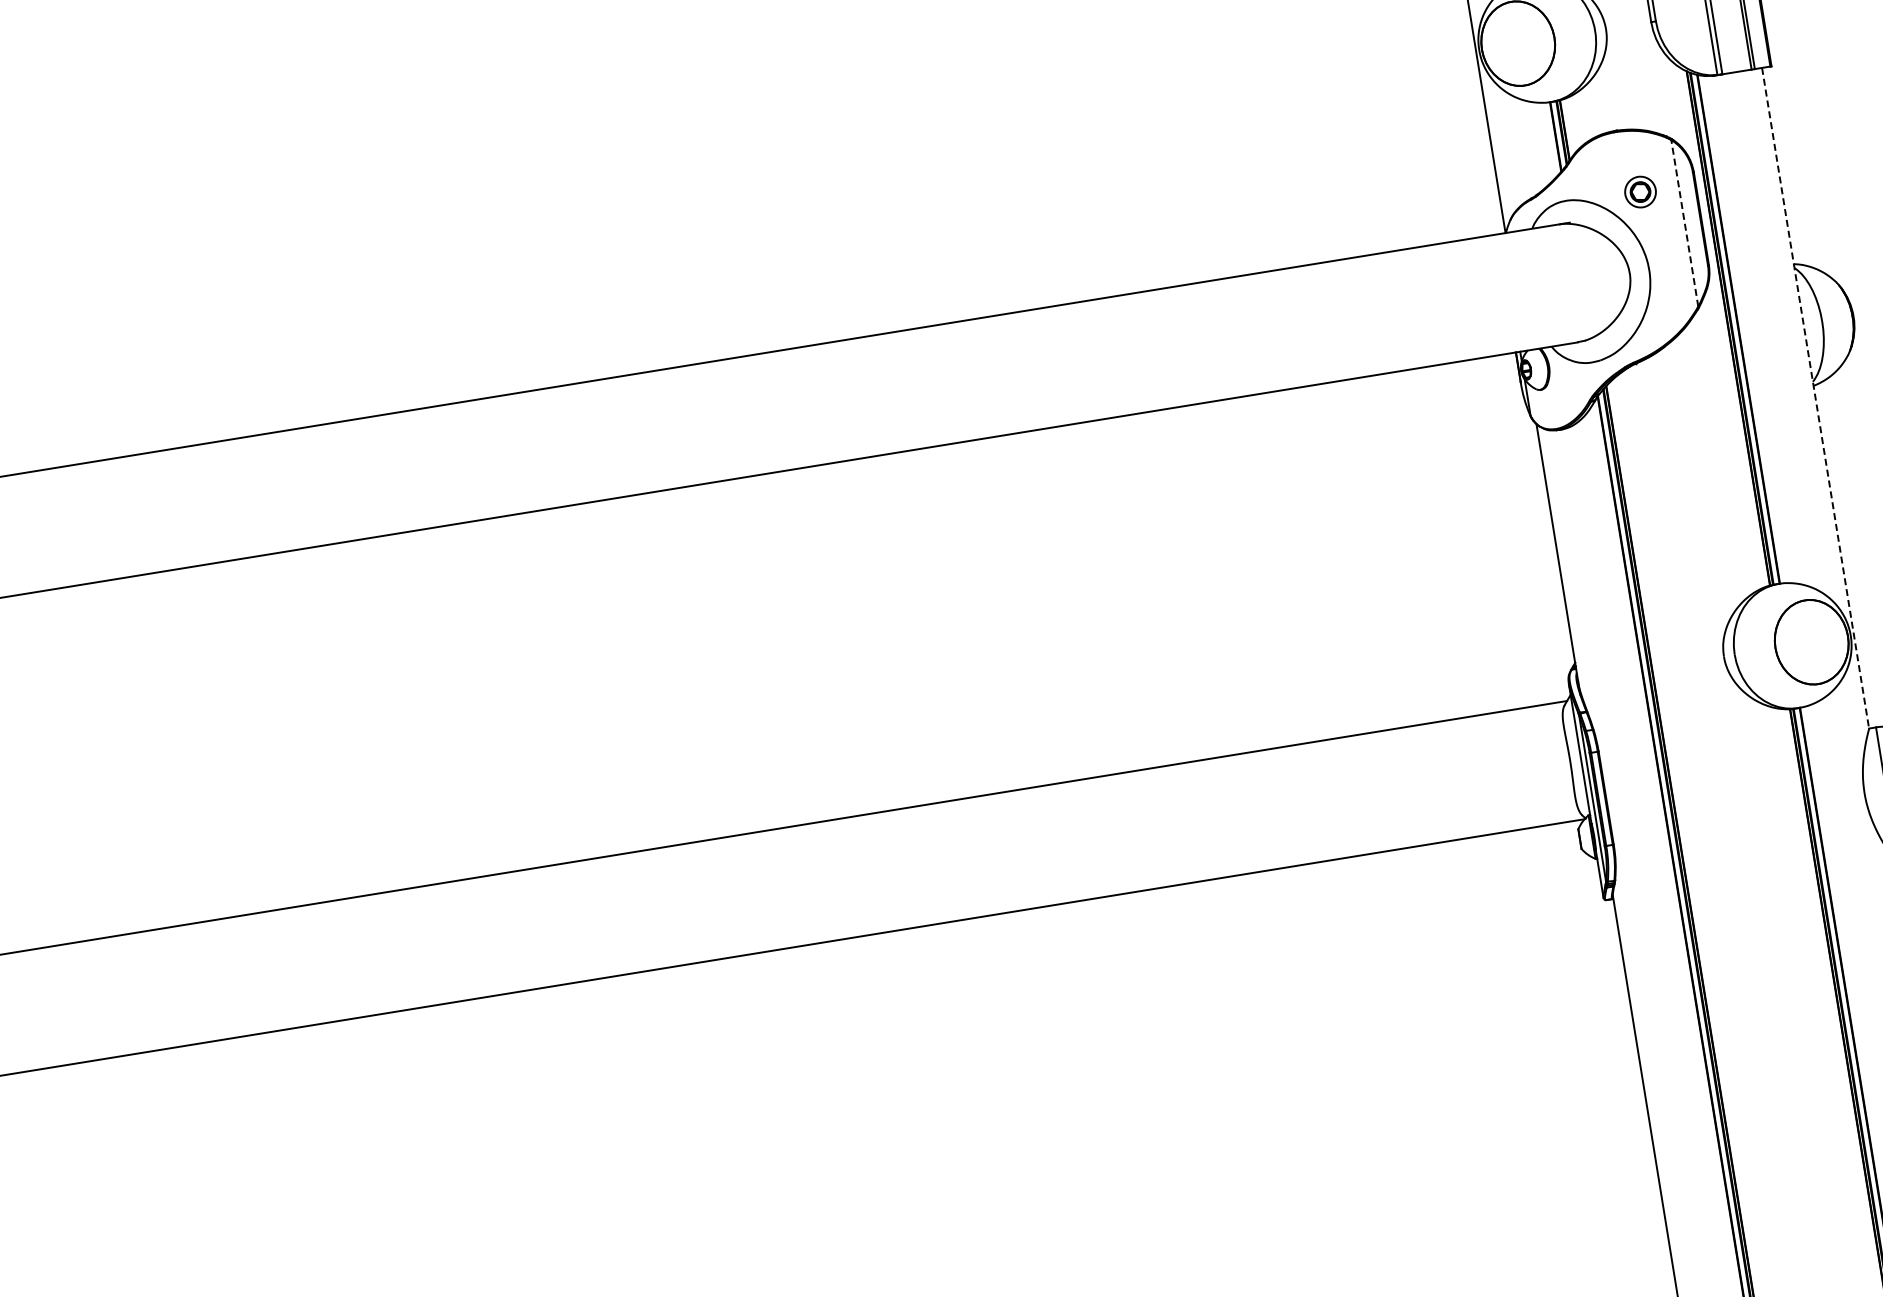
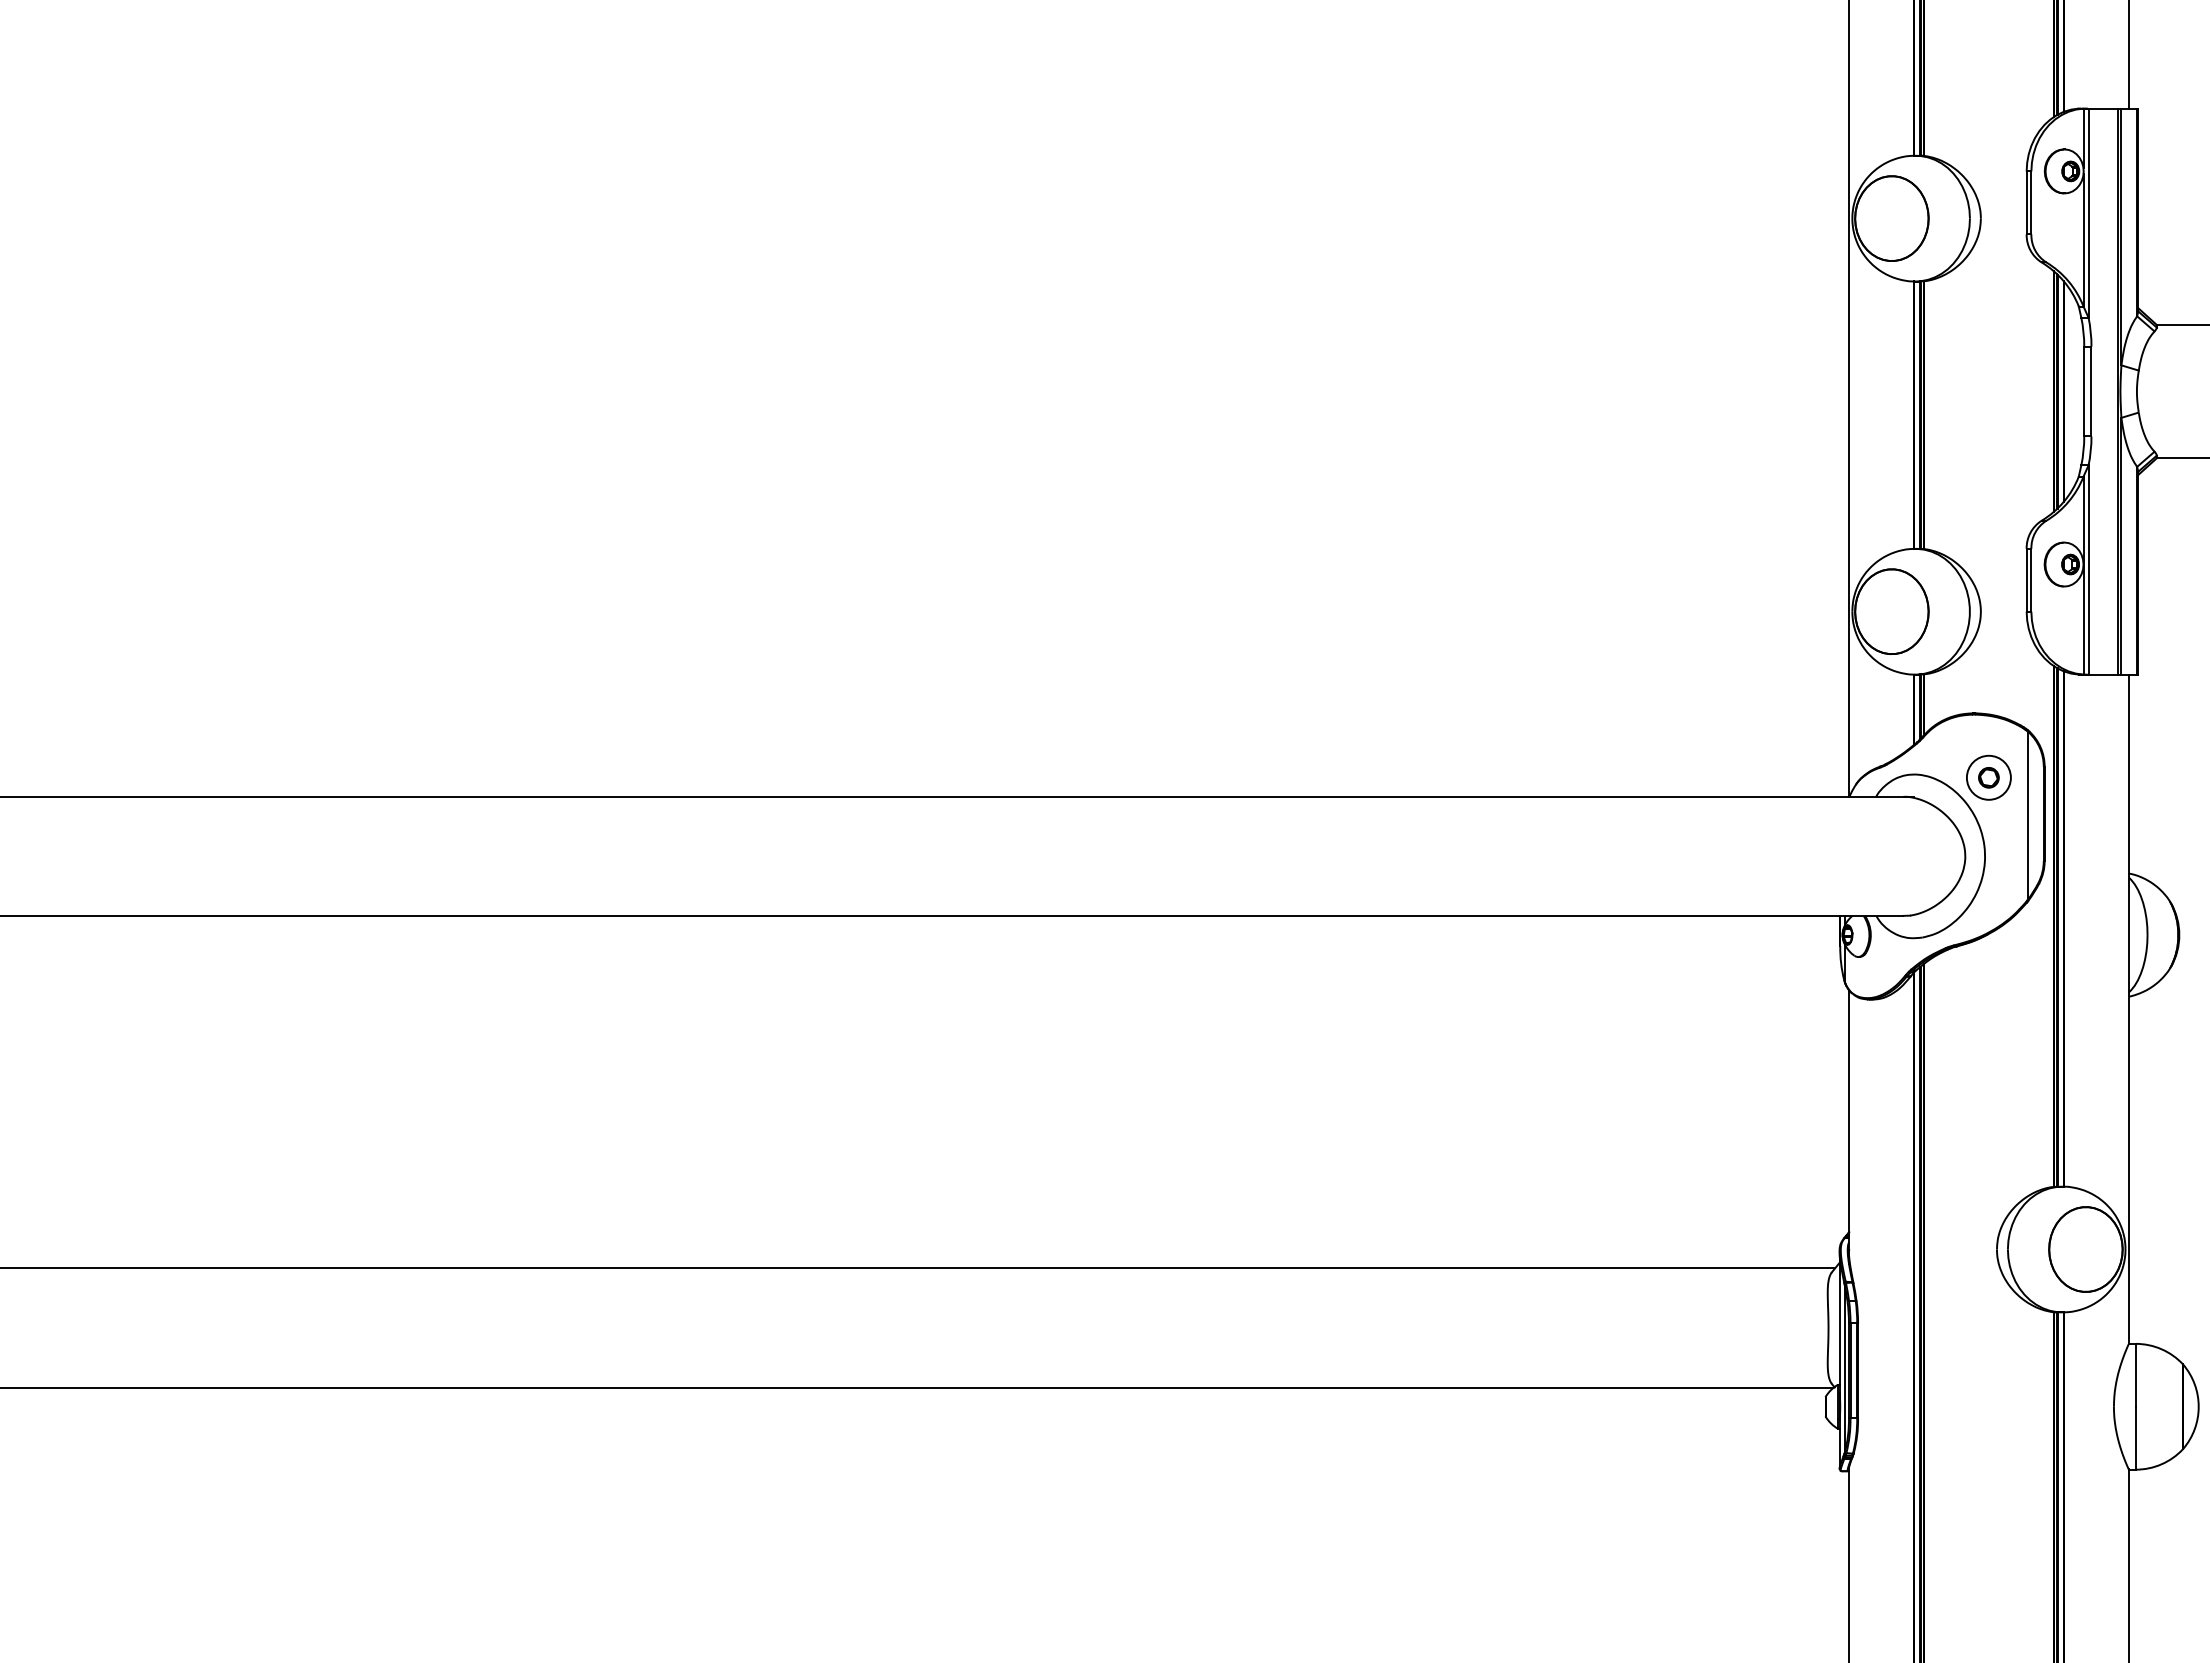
circle: (1640, 191) -> (1988, 777), size x1.43
line: (1684, 223) -> (2027, 815), dashed -> solid
line: (1815, 398) -> (2128, 1009), dashed -> solid

